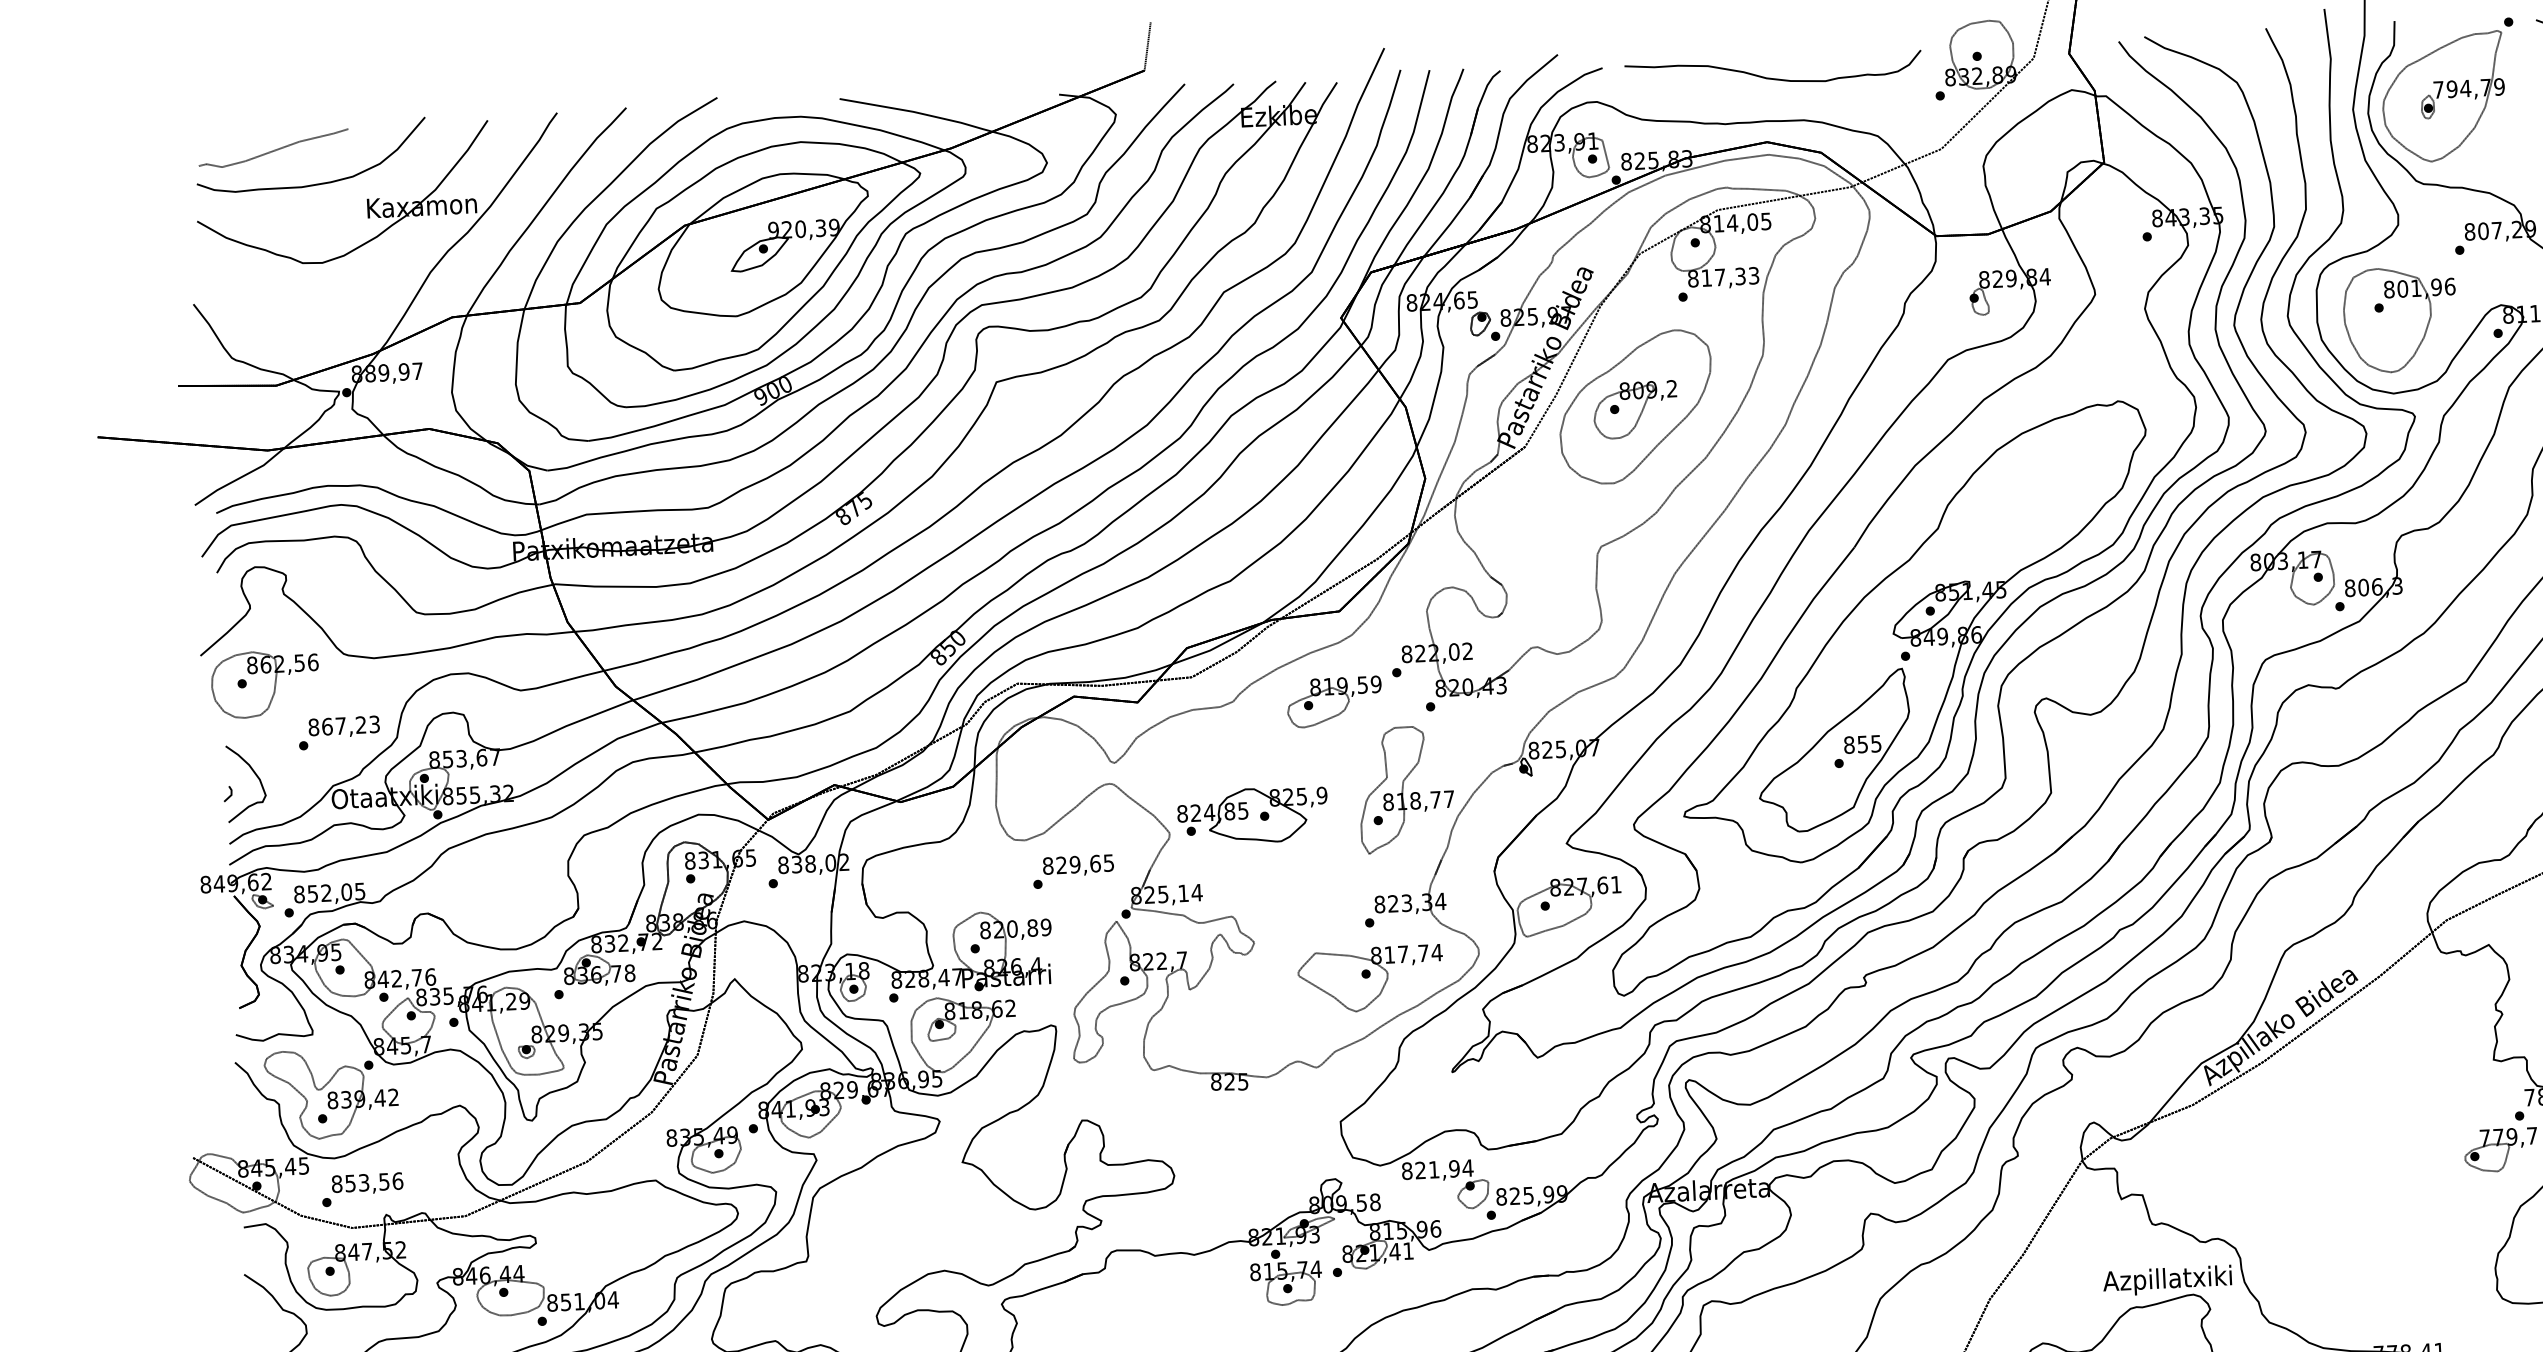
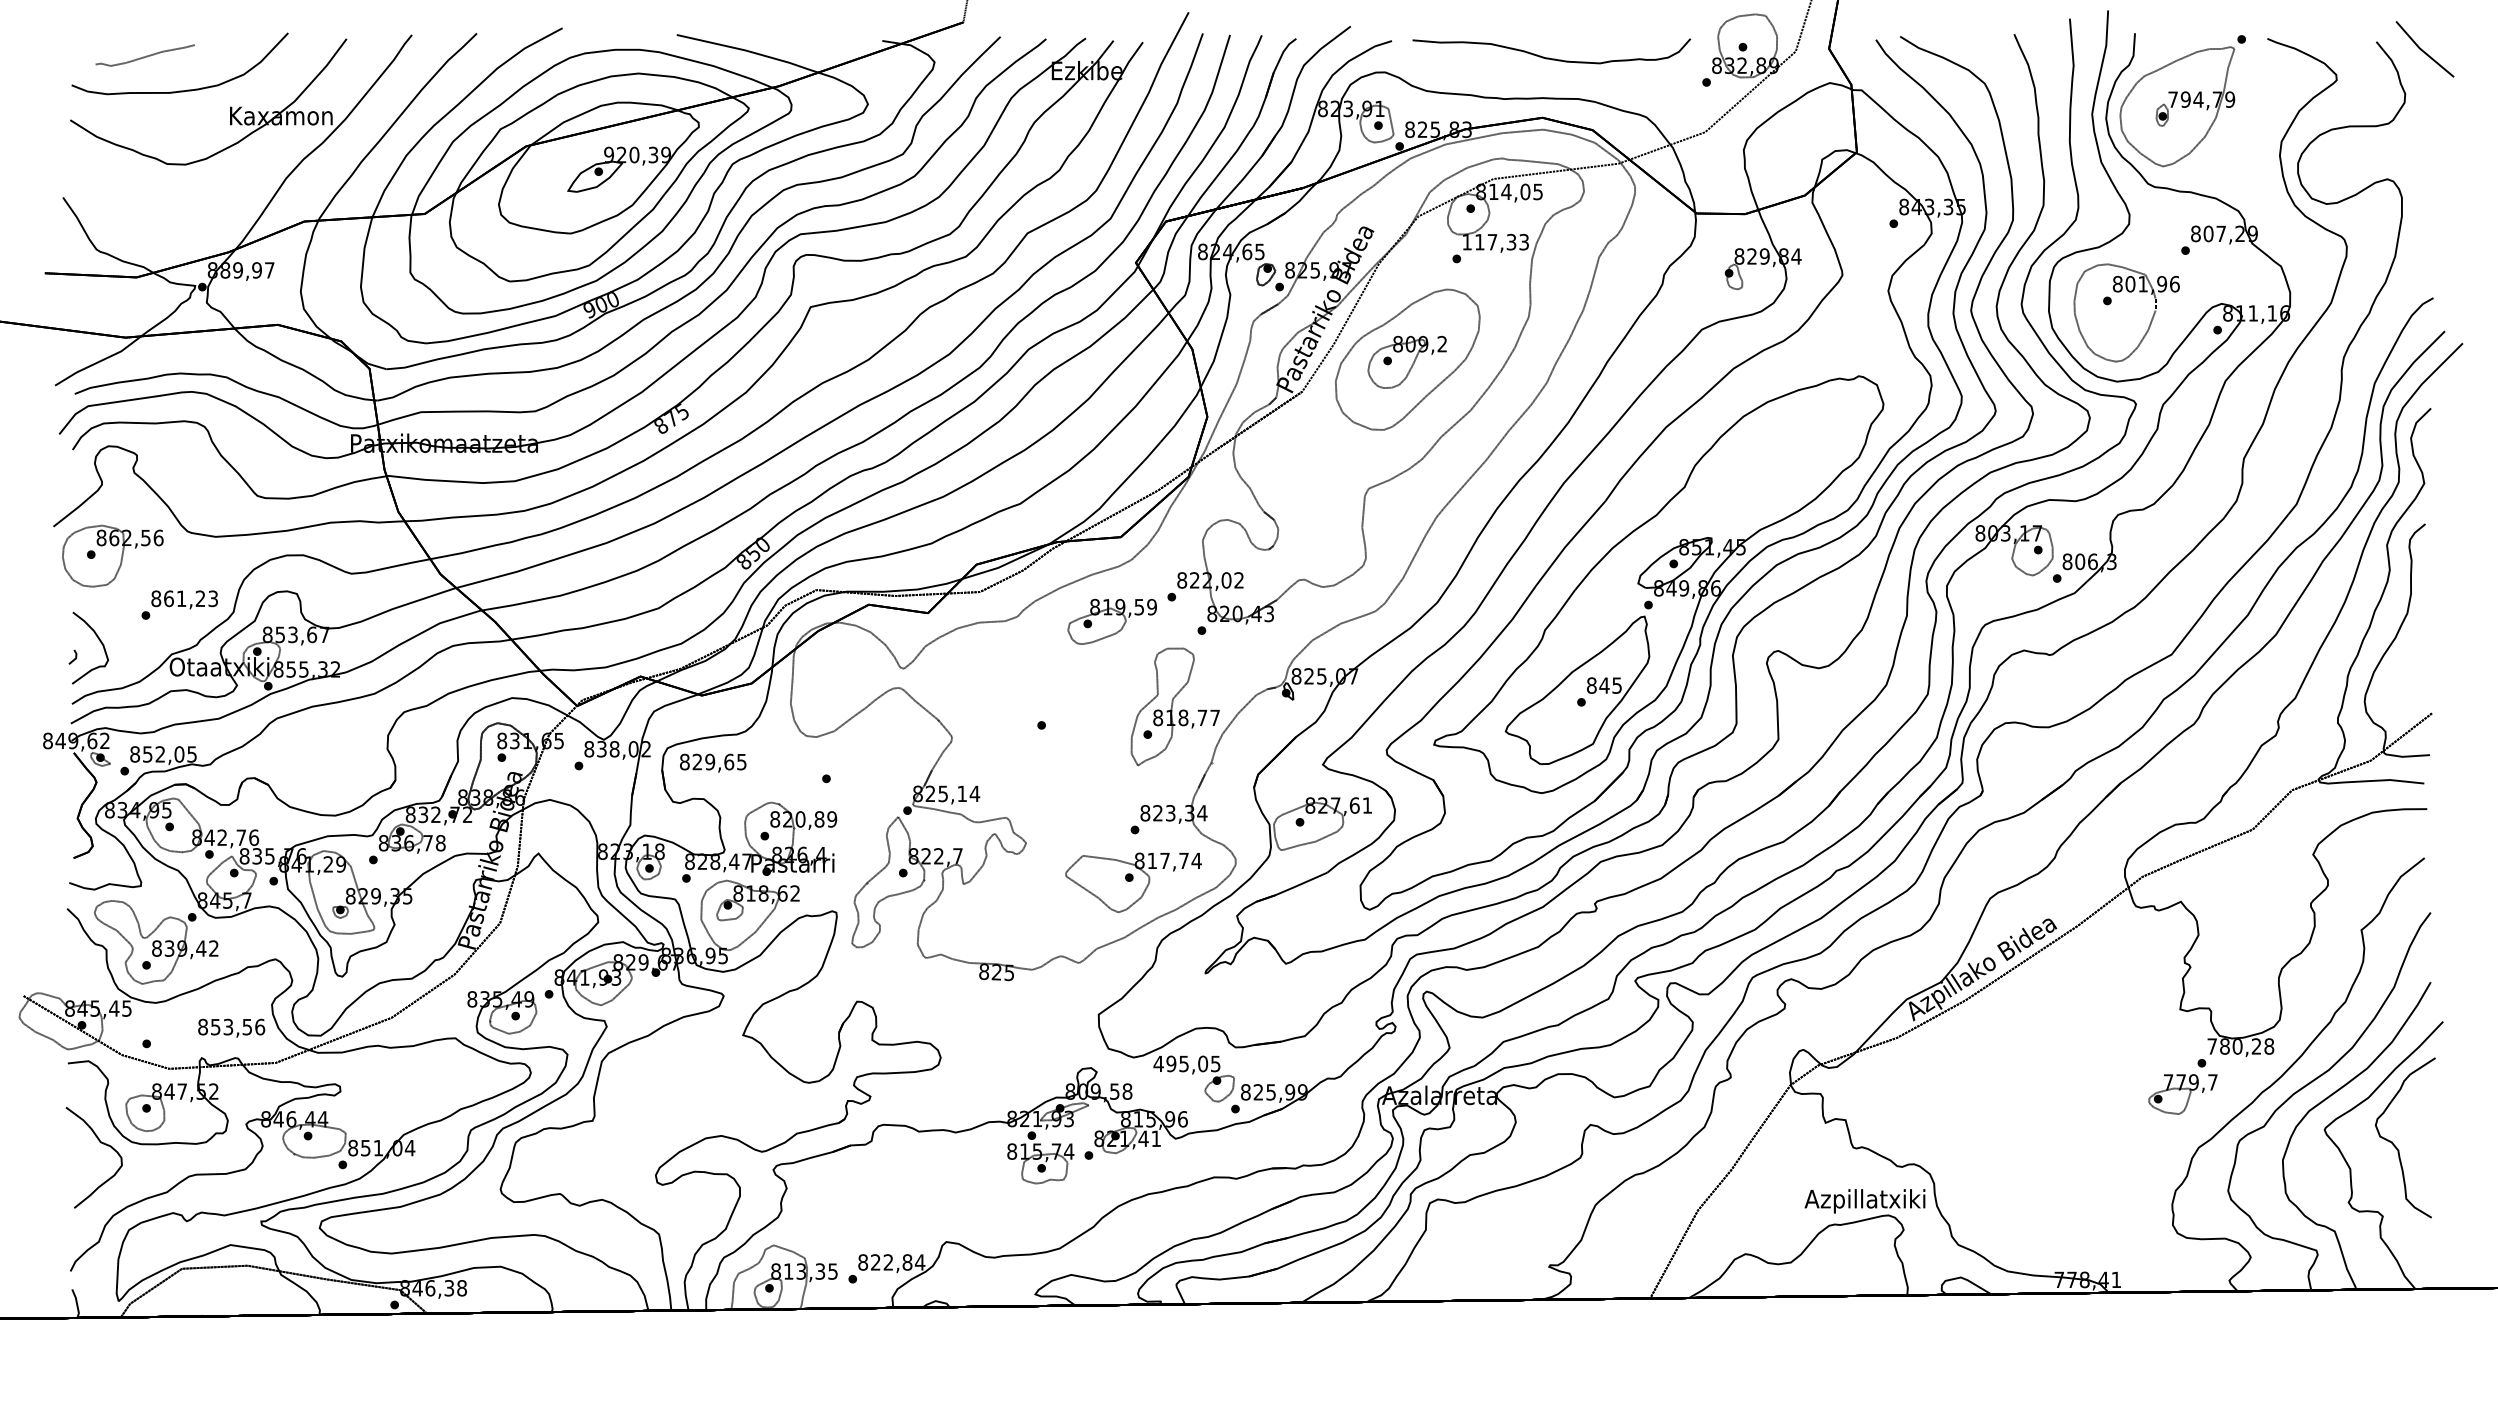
part: (274, 148) -> (145, 55), size x0.7
text: (1693, 279) -> (1467, 242), 817,33 -> 117,33
text: (340, 725) -> (181, 598), 867,23 -> 861,23
text: (1862, 744) -> (1604, 685), 855 -> 845
part: (1252, 815) -> (1030, 724), removed
text: (1078, 864) -> (713, 762), moved
text: (1436, 1169) -> (1186, 1063), 821,94 -> 495,05
text: (367, 1183) -> (231, 1027), moved

